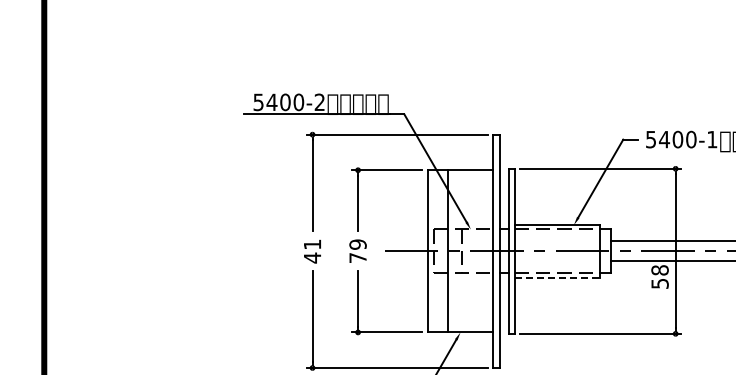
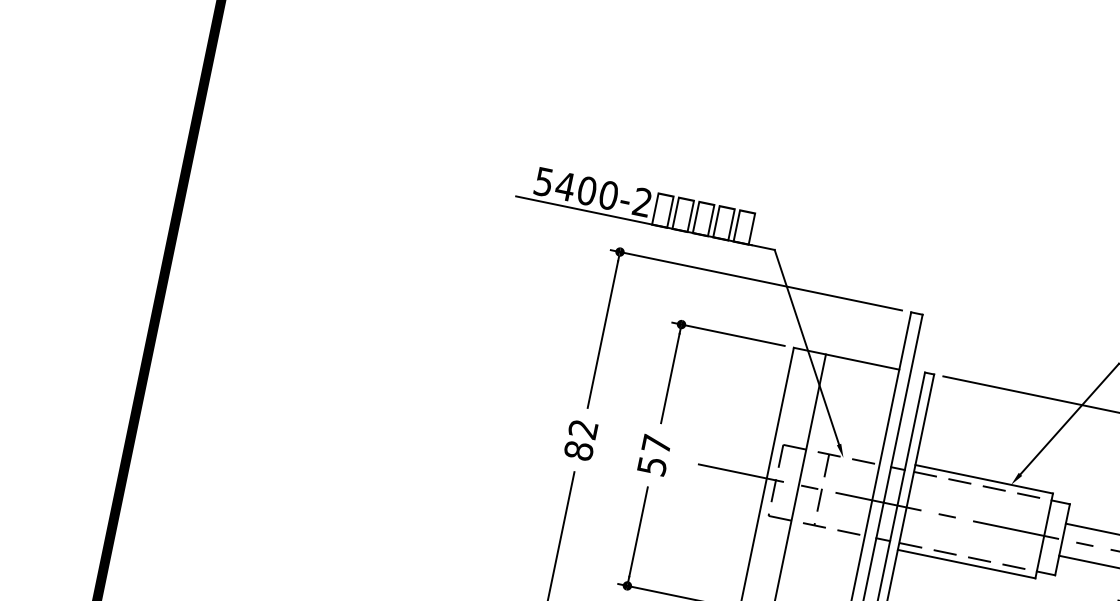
text: (312, 251) -> (580, 440), 41 -> 82
text: (357, 251) -> (653, 455), 79 -> 57
line: (557, 277) -> (967, 563), dashed -> solid

